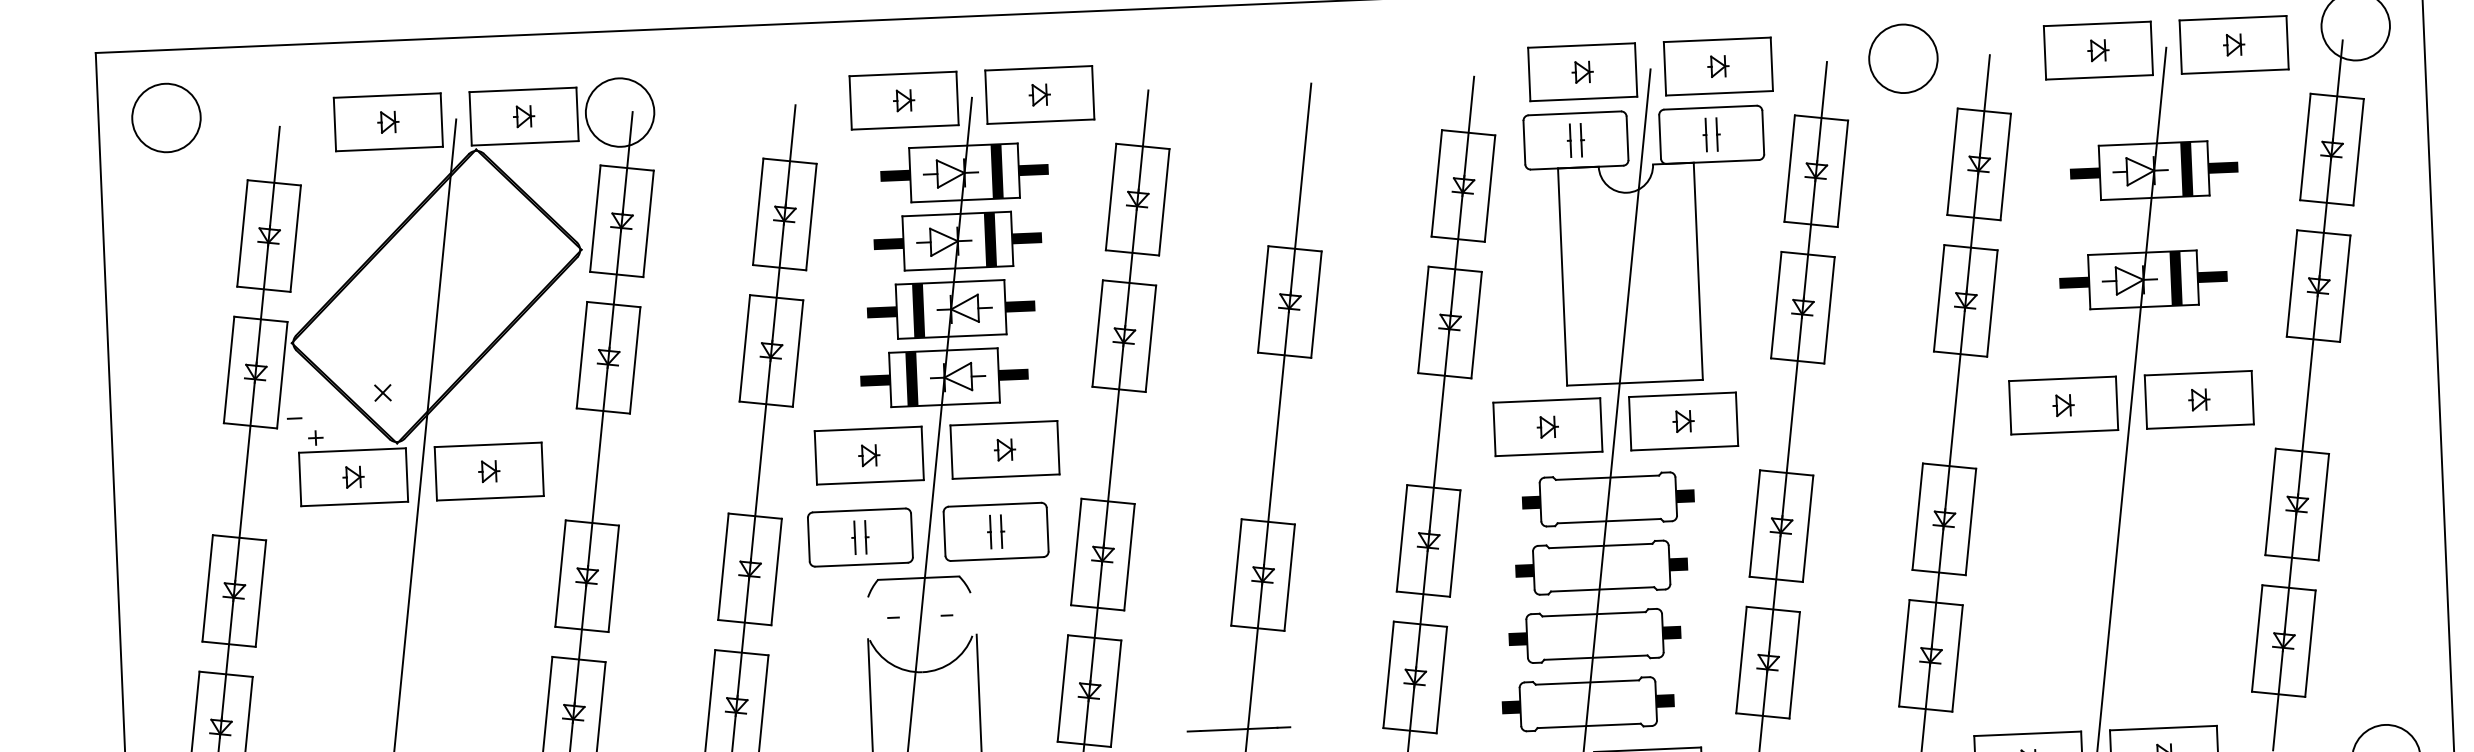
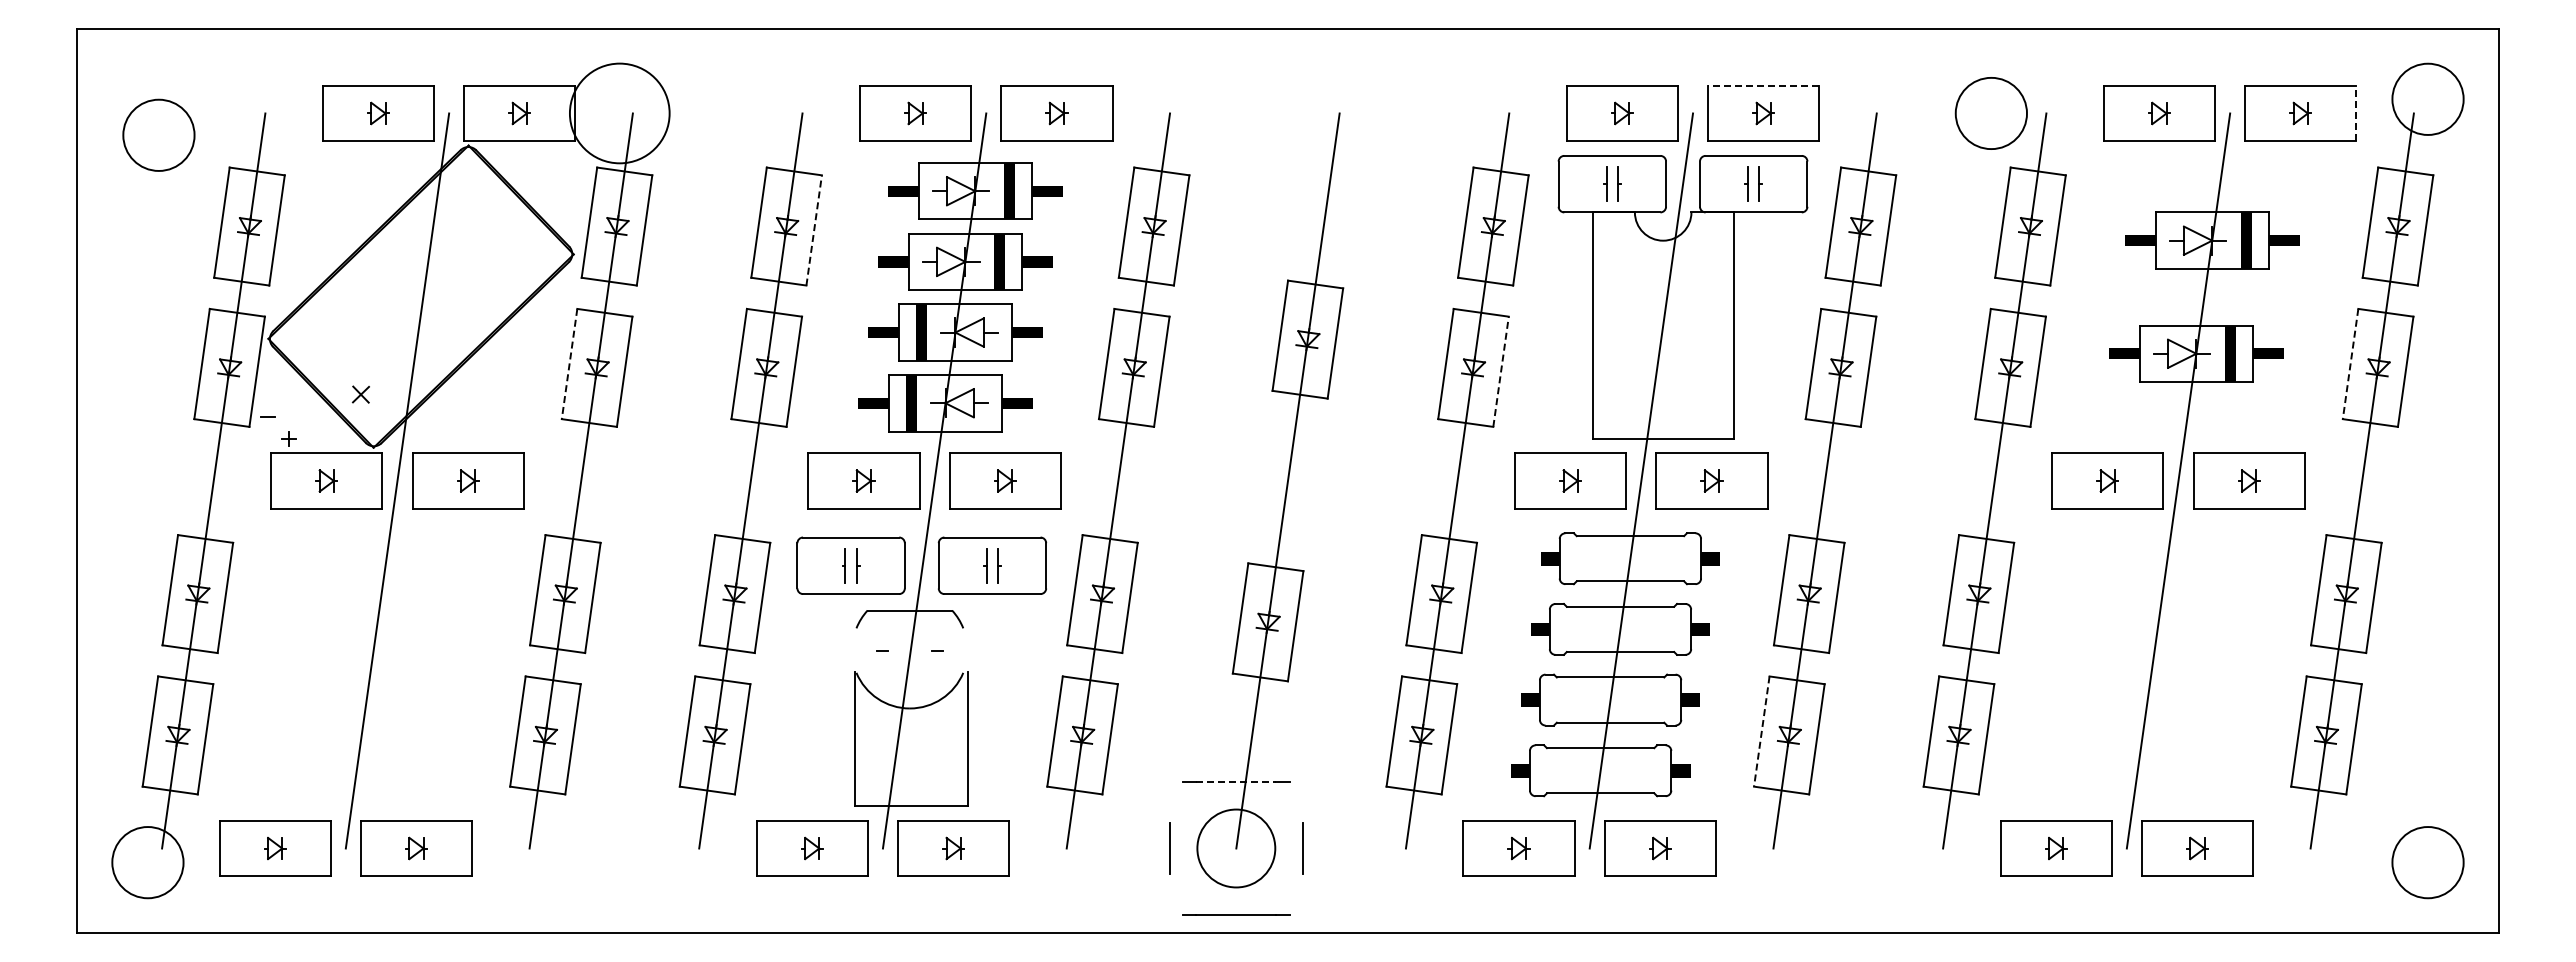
line: (1717, 39) -> (1763, 85), solid -> dashed
line: (2287, 42) -> (2356, 113), solid -> dashed
circle: (1902, 58) -> (1990, 113), moved
circle: (619, 112) -> (619, 113), size x1.4
circle: (166, 117) -> (158, 134), moved
line: (811, 217) -> (814, 230), solid -> dashed
line: (2291, 283) -> (2350, 364), solid -> dashed
line: (1477, 324) -> (1501, 371), solid -> dashed
line: (581, 355) -> (569, 364), solid -> dashed
line: (1741, 660) -> (1761, 731), solid -> dashed
line: (1239, 729) -> (1236, 781), solid -> dashed

